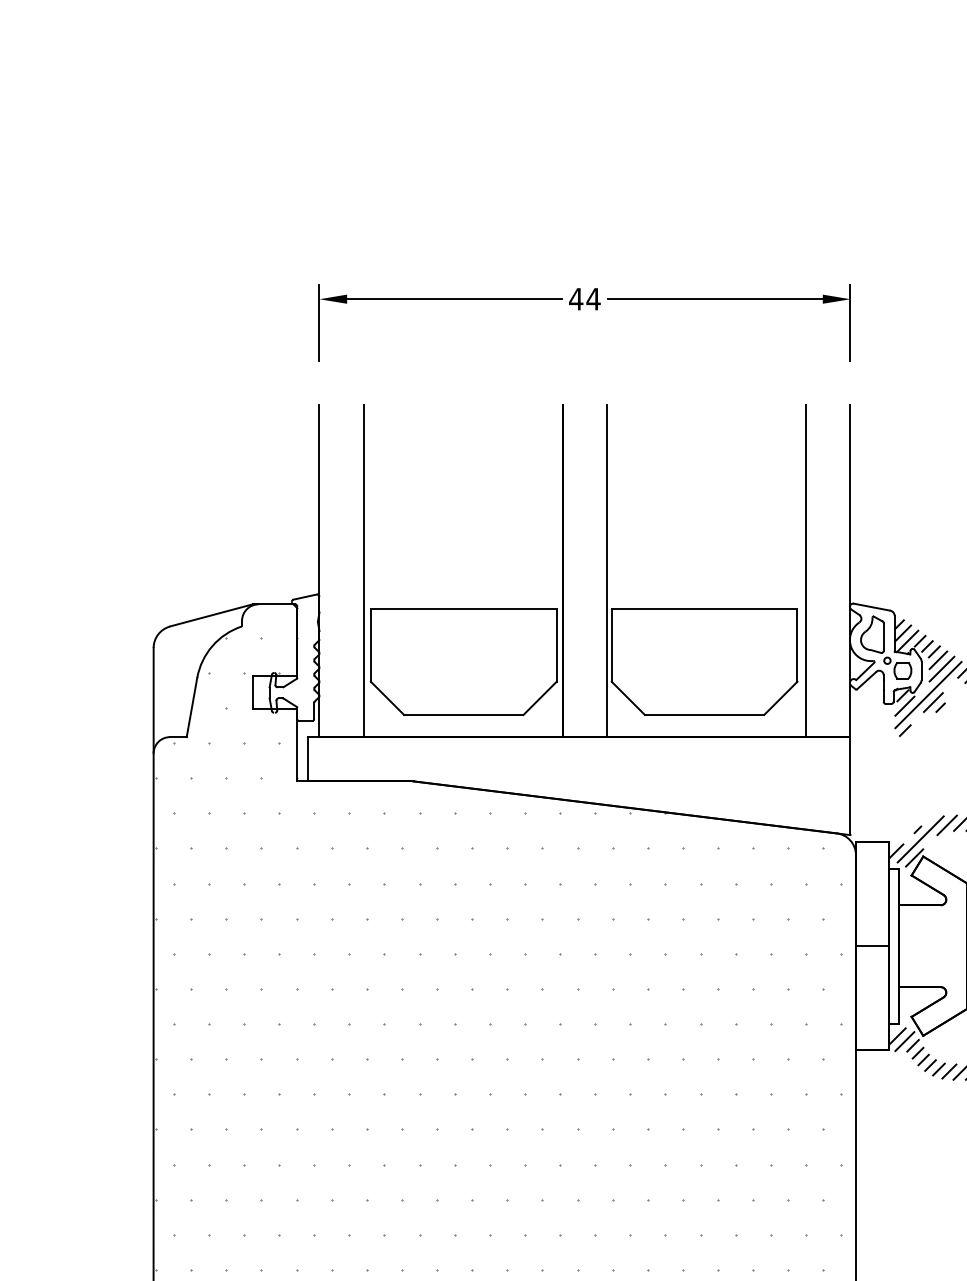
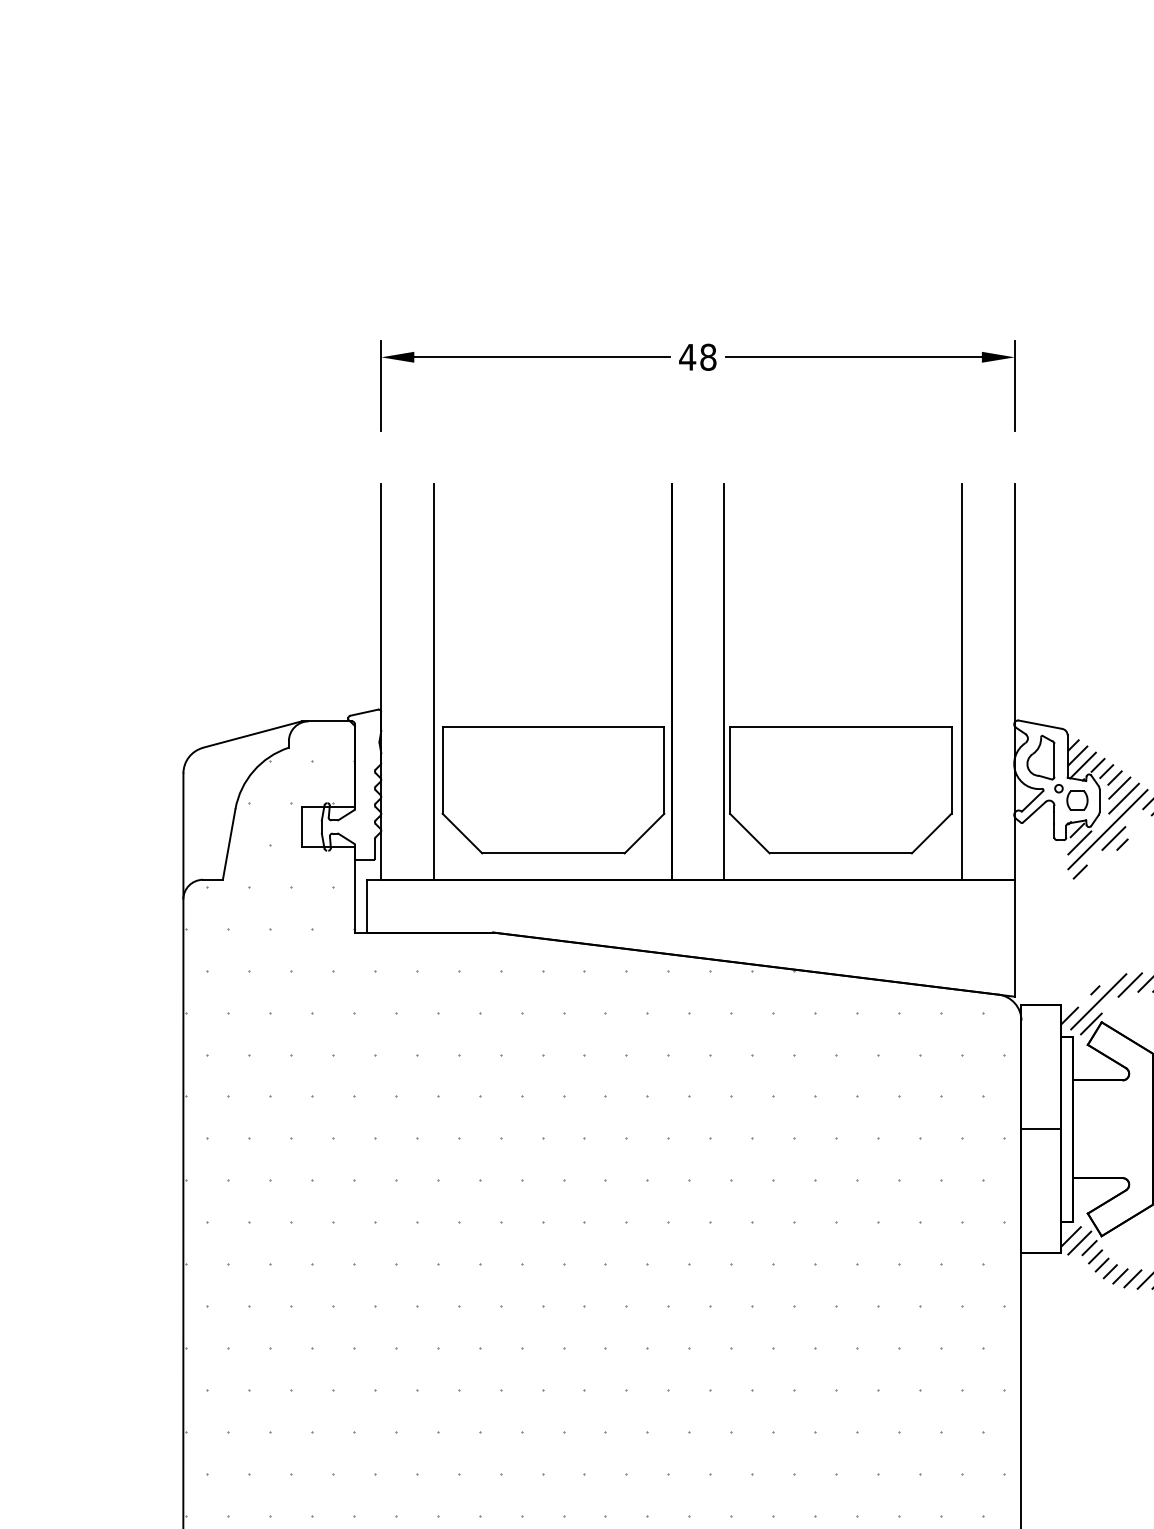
text: (592, 298) -> (707, 356), 44 -> 48

